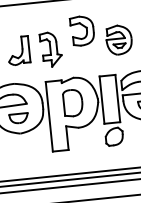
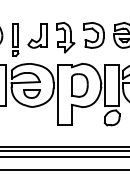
part: (81, 31) -> (93, 35), moved

